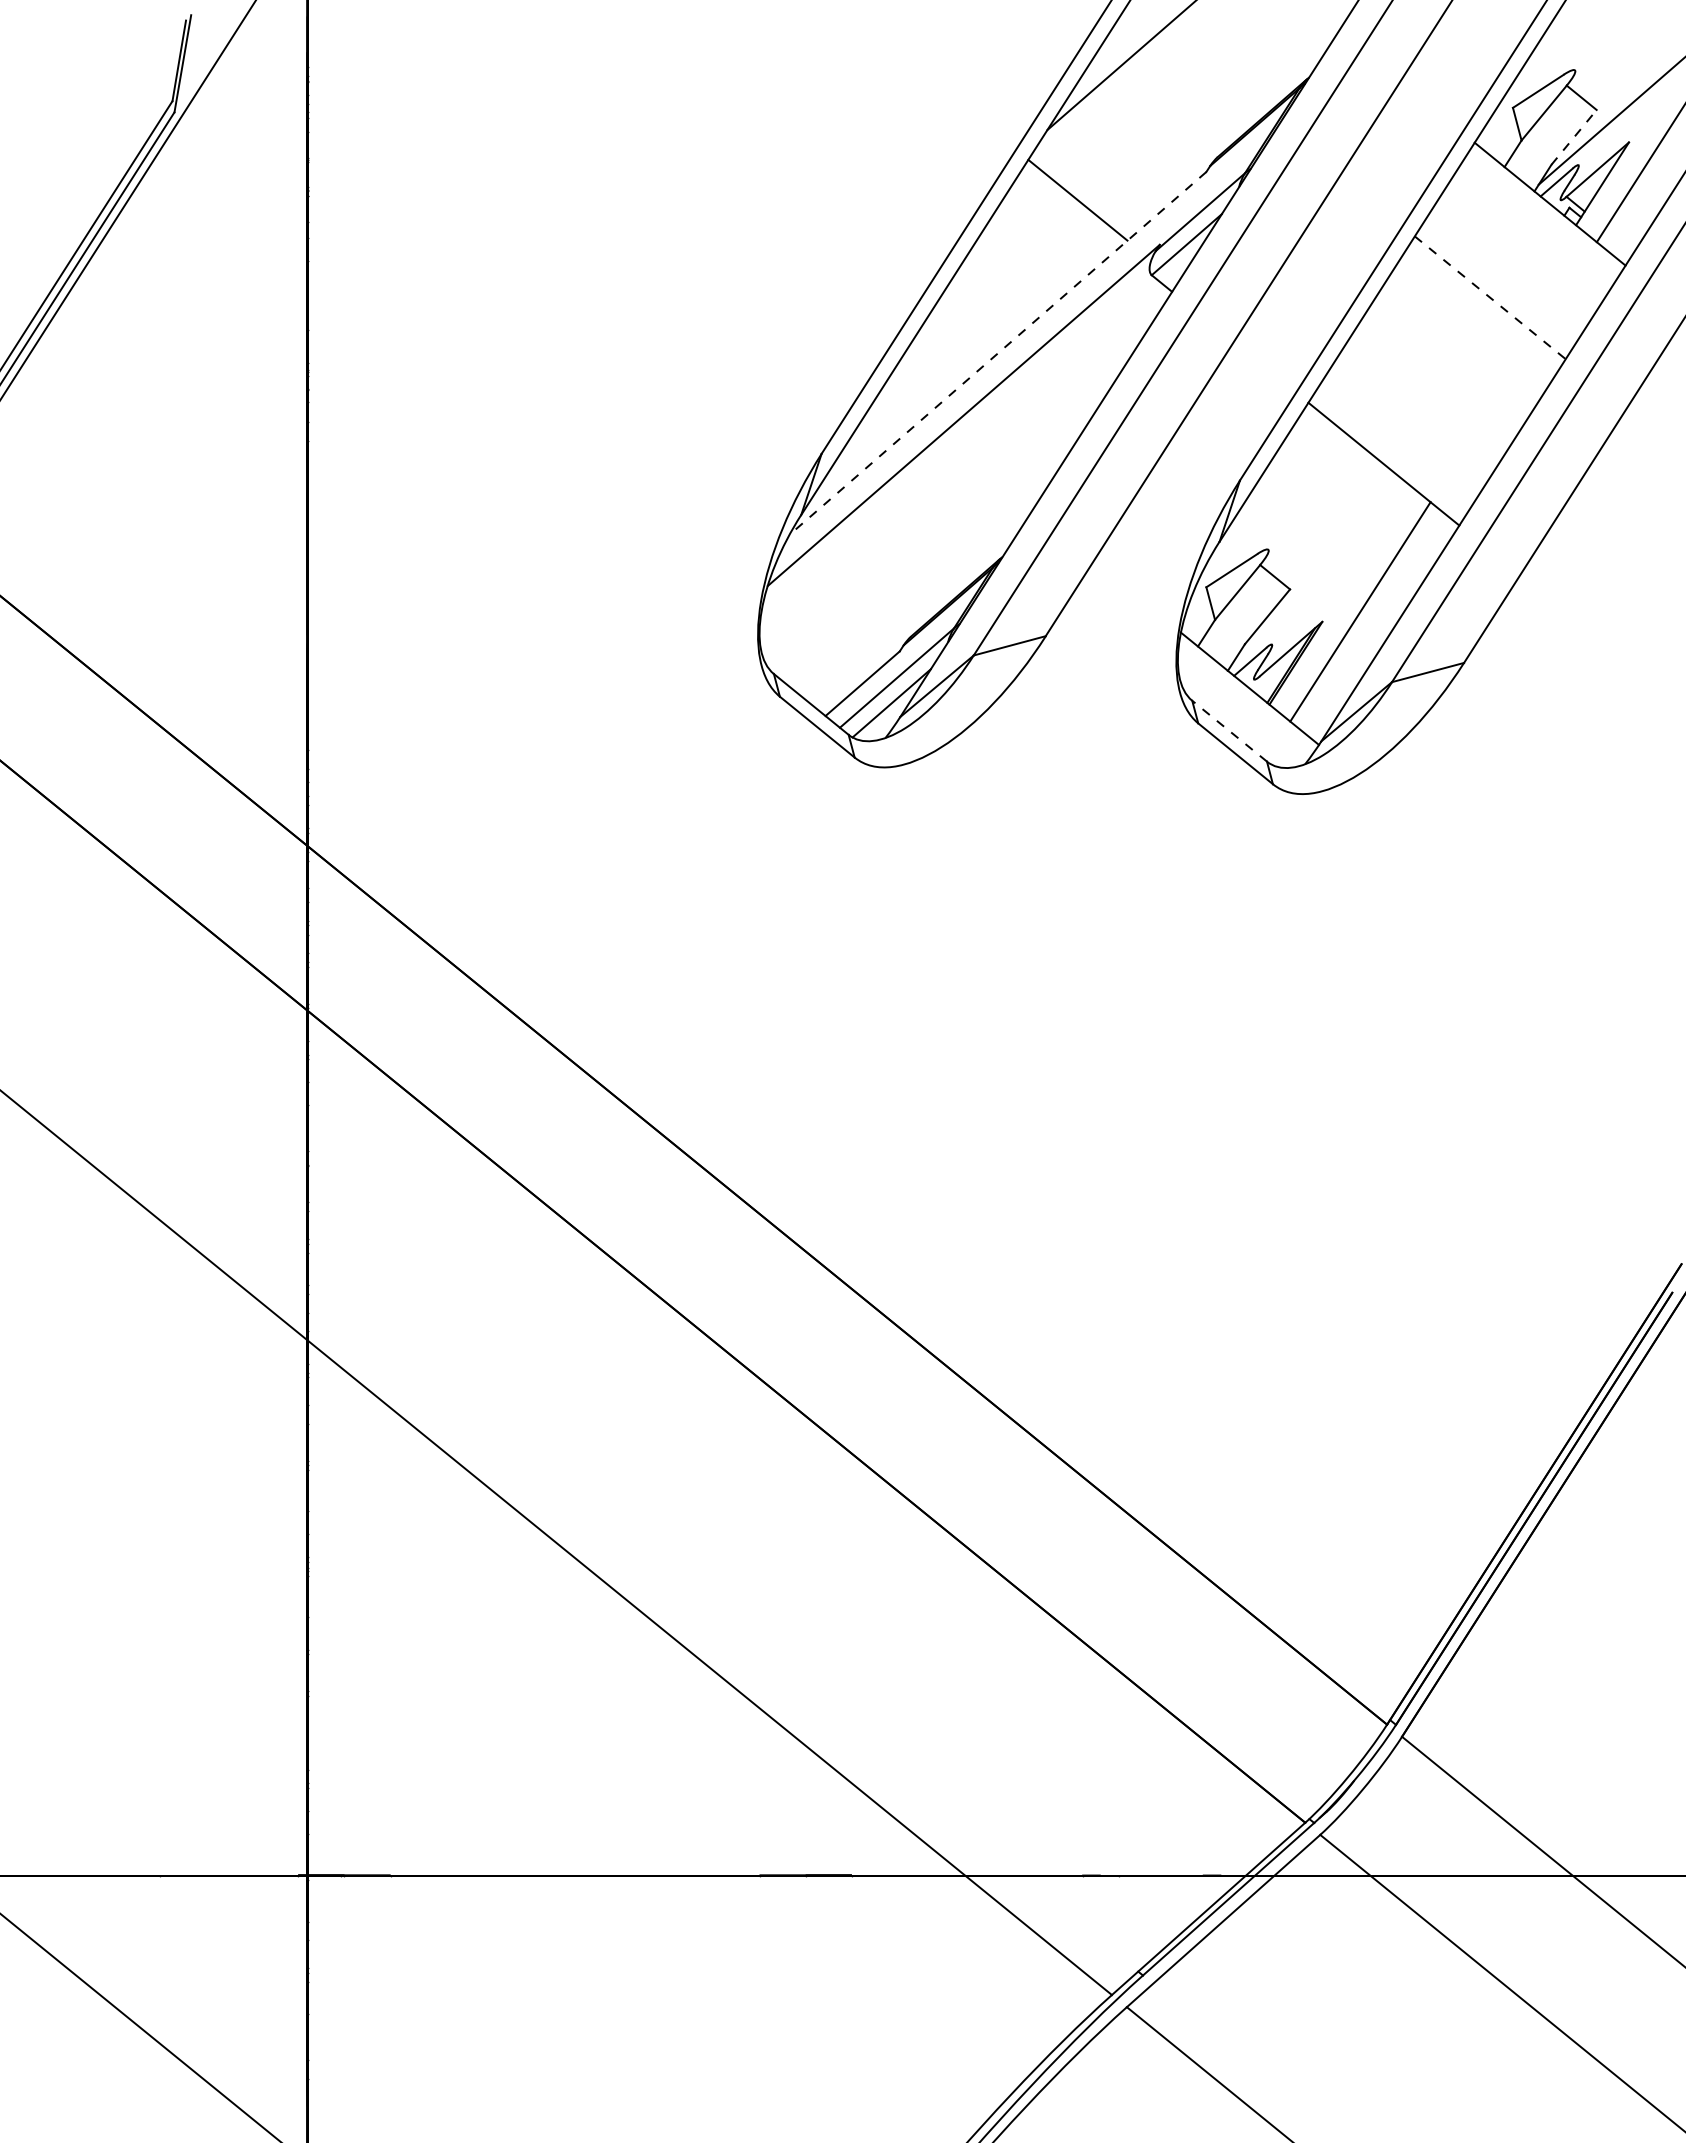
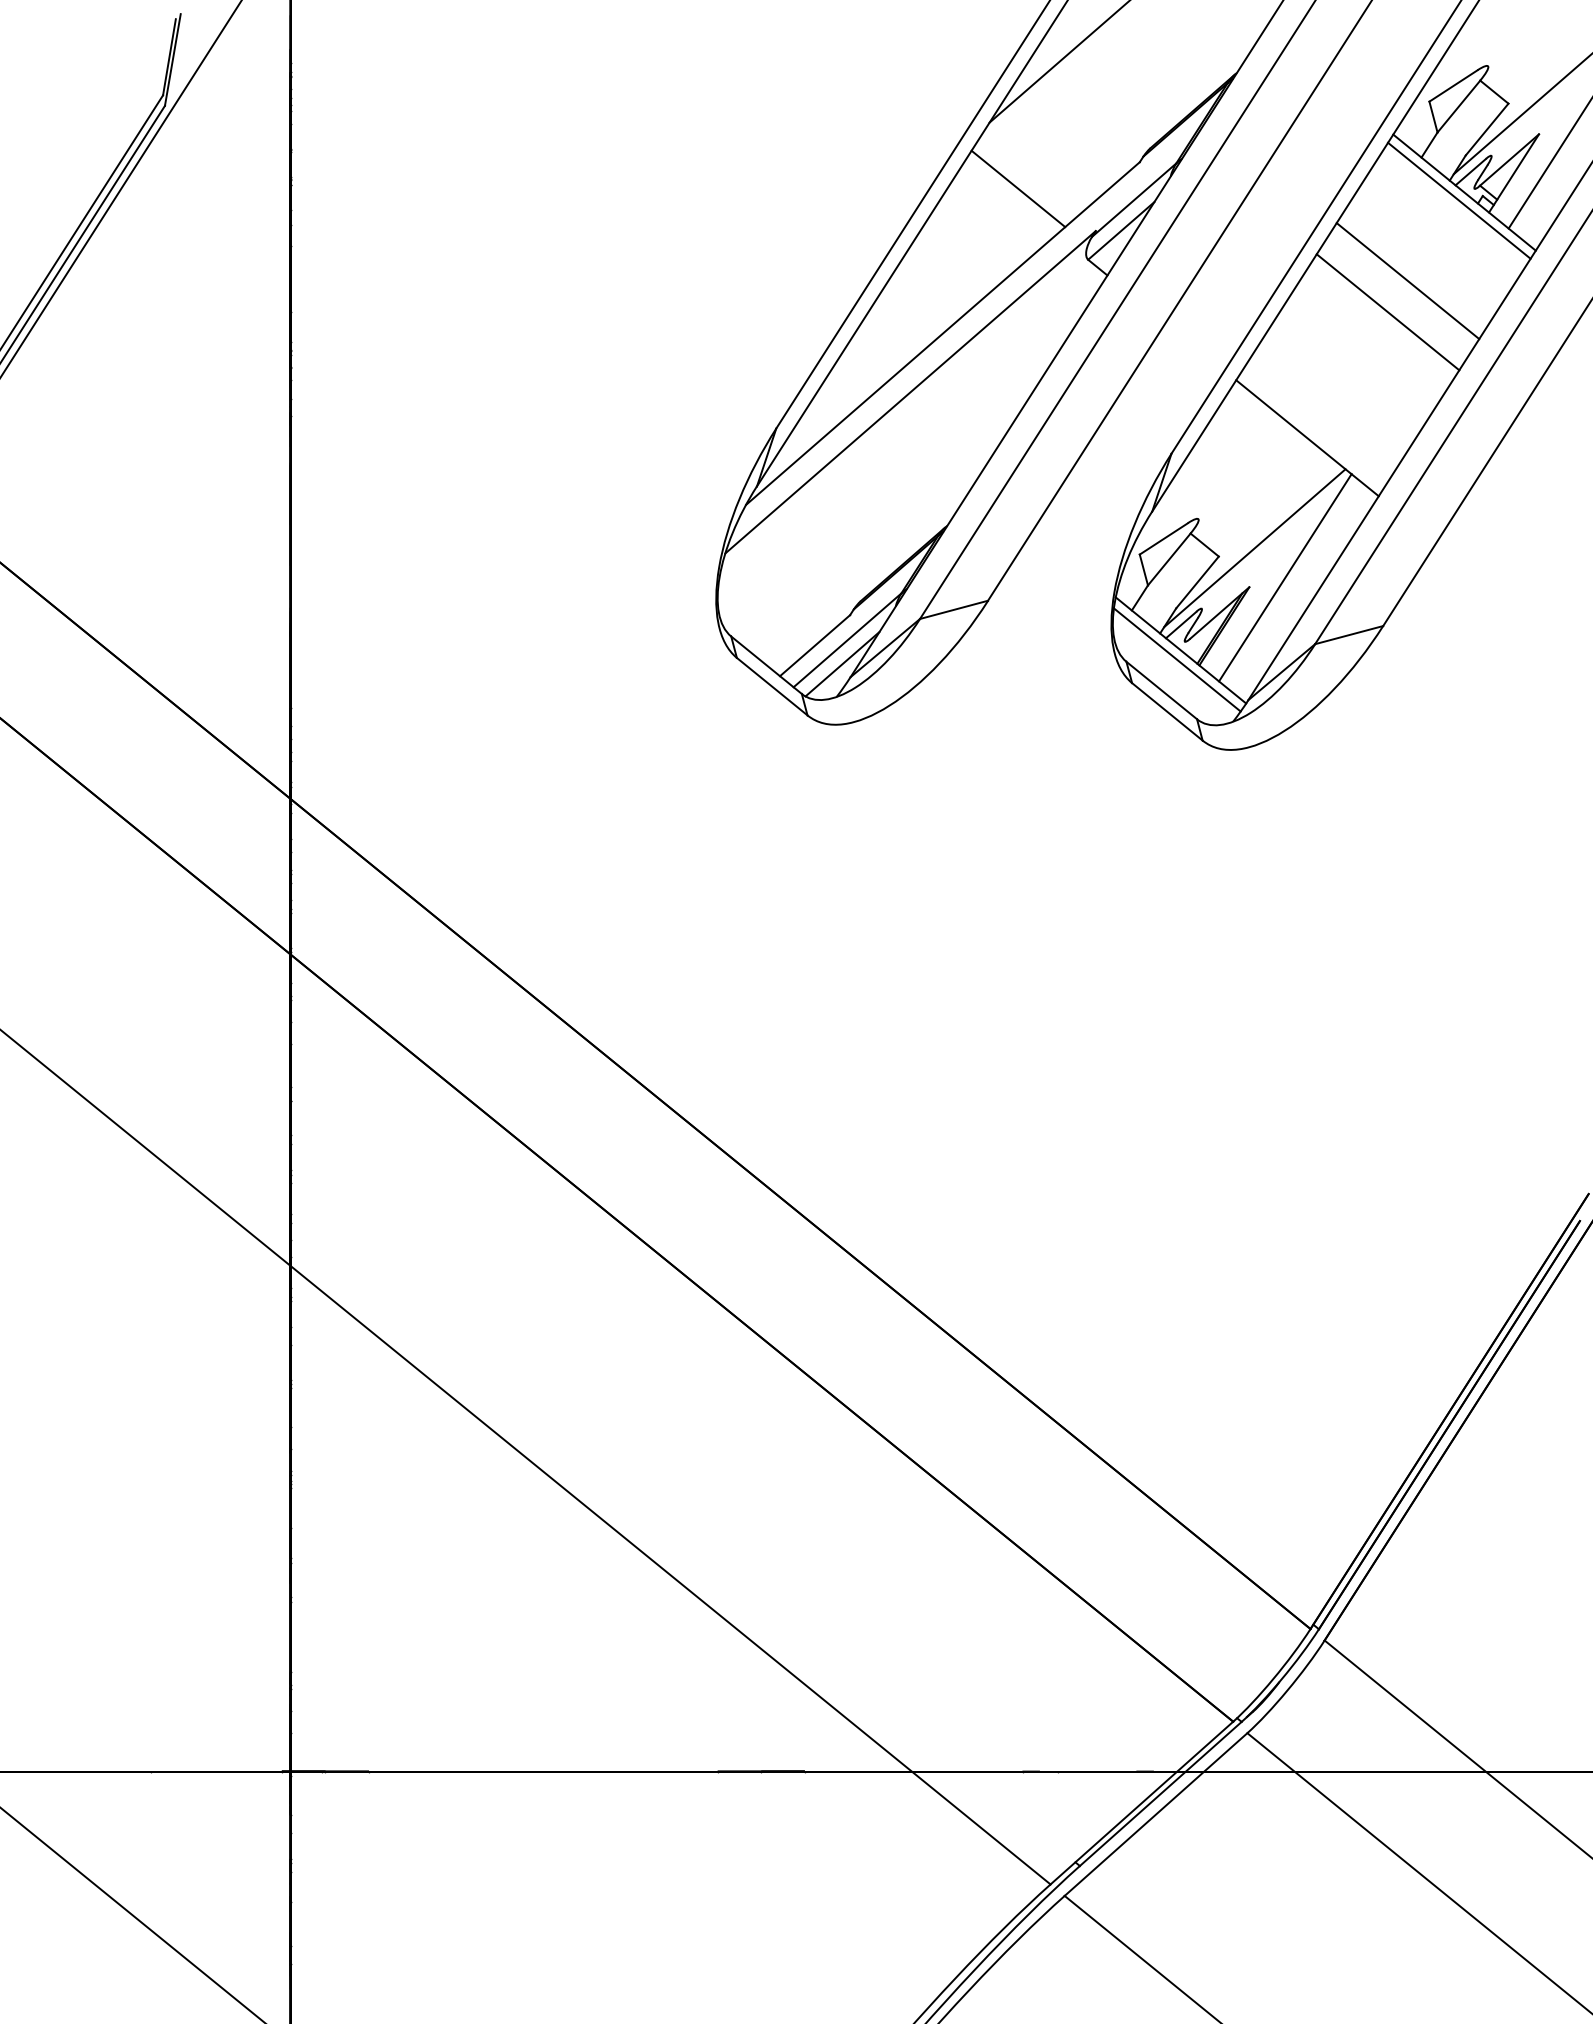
line: (1574, 137) -> (1487, 129), dashed -> solid
line: (1544, 212) -> (1459, 200), added
line: (1490, 298) -> (1408, 281), dashed -> solid
line: (1468, 330) -> (1387, 311), added
line: (997, 353) -> (942, 333), dashed -> solid
line: (1328, 580) -> (1255, 548), added
line: (1245, 698) -> (1176, 659), added
line: (1229, 730) -> (1161, 689), dashed -> solid

